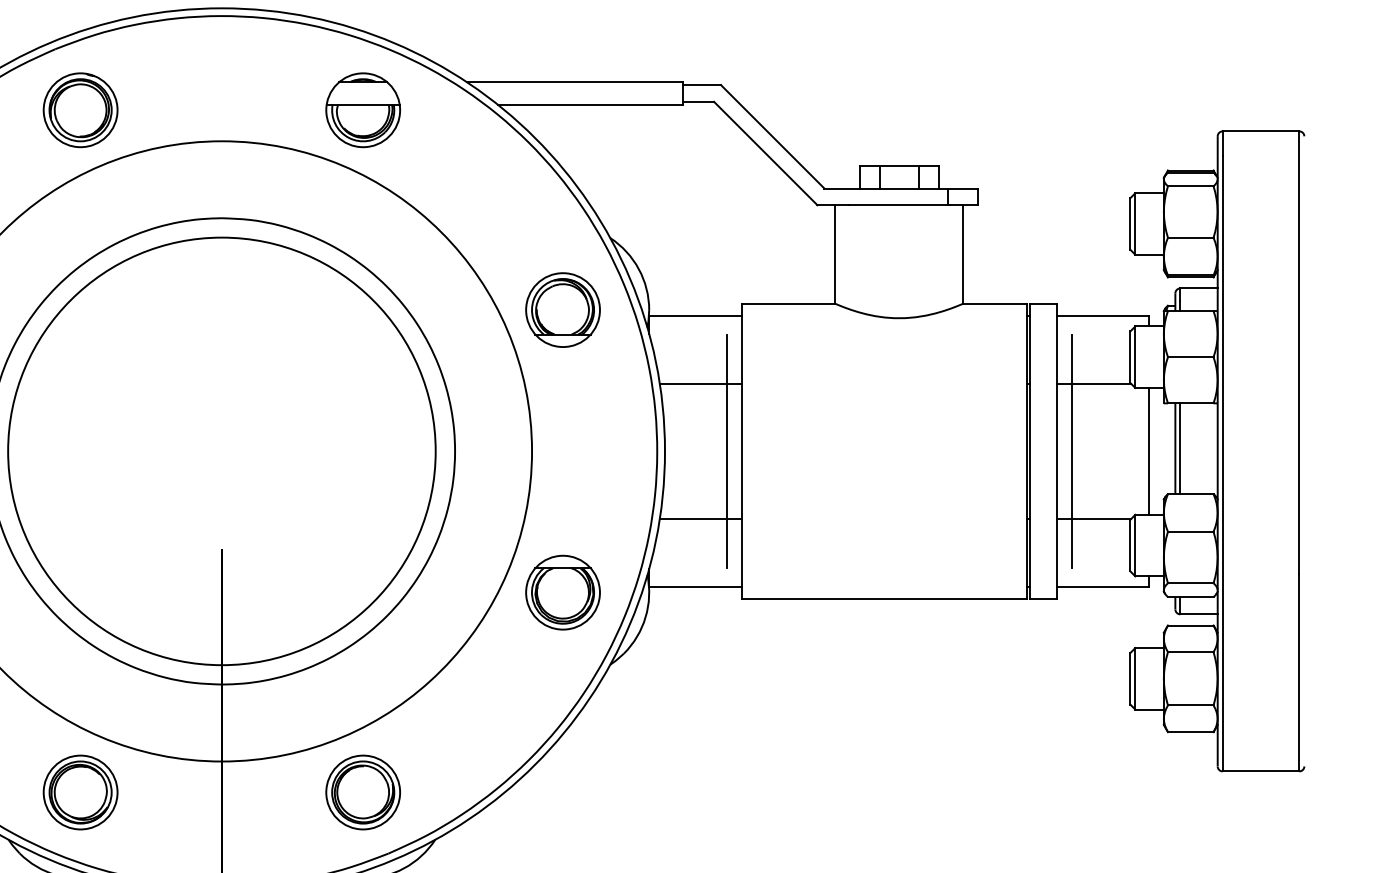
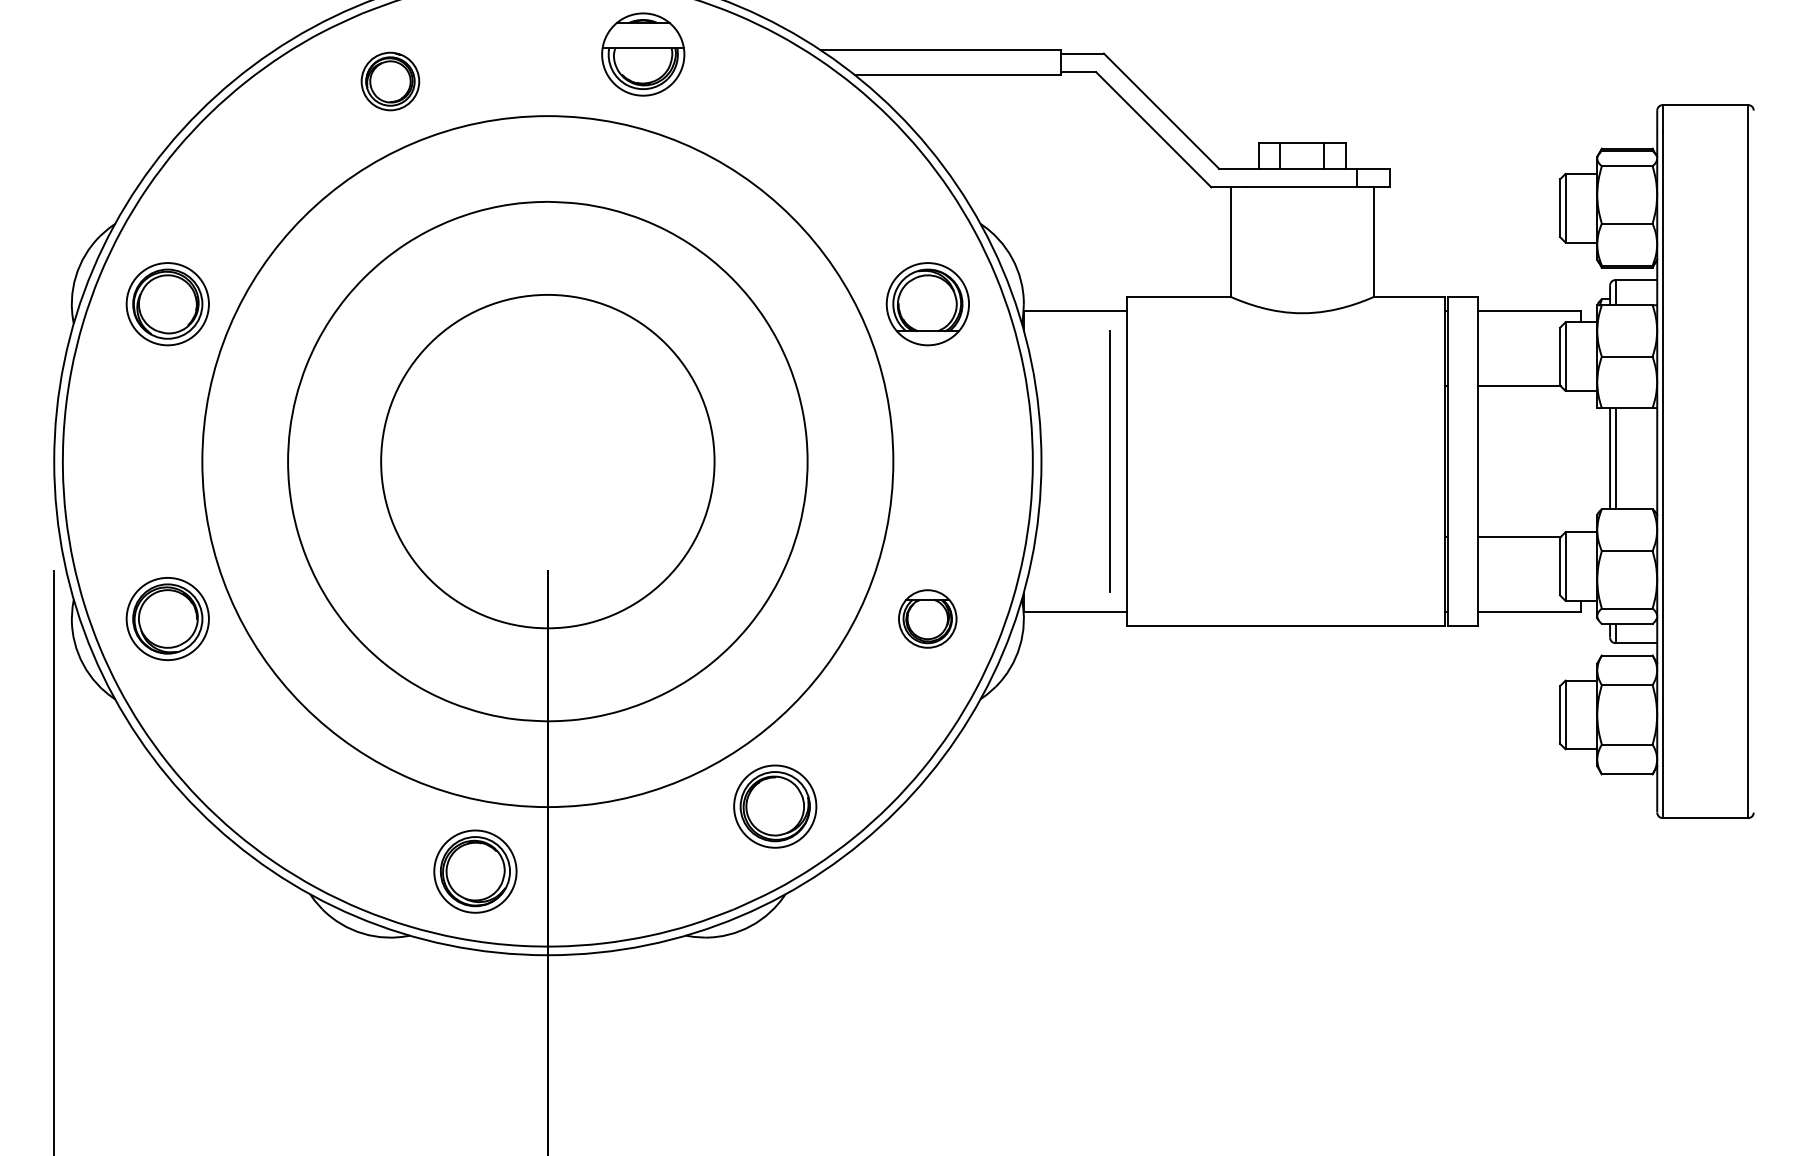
part: (80, 110) -> (390, 81), size x0.7
part: (363, 110) -> (643, 54), moved
line: (700, 383) -> (1080, 386), removed
circle: (221, 451) -> (547, 461), size x0.7
line: (1071, 451) -> (1494, 461), removed
line: (1149, 451) -> (1581, 461), removed
line: (700, 519) -> (1080, 537), removed
part: (562, 592) -> (927, 618), size x0.7
part: (80, 792) -> (475, 871), moved
part: (363, 792) -> (775, 806), moved

